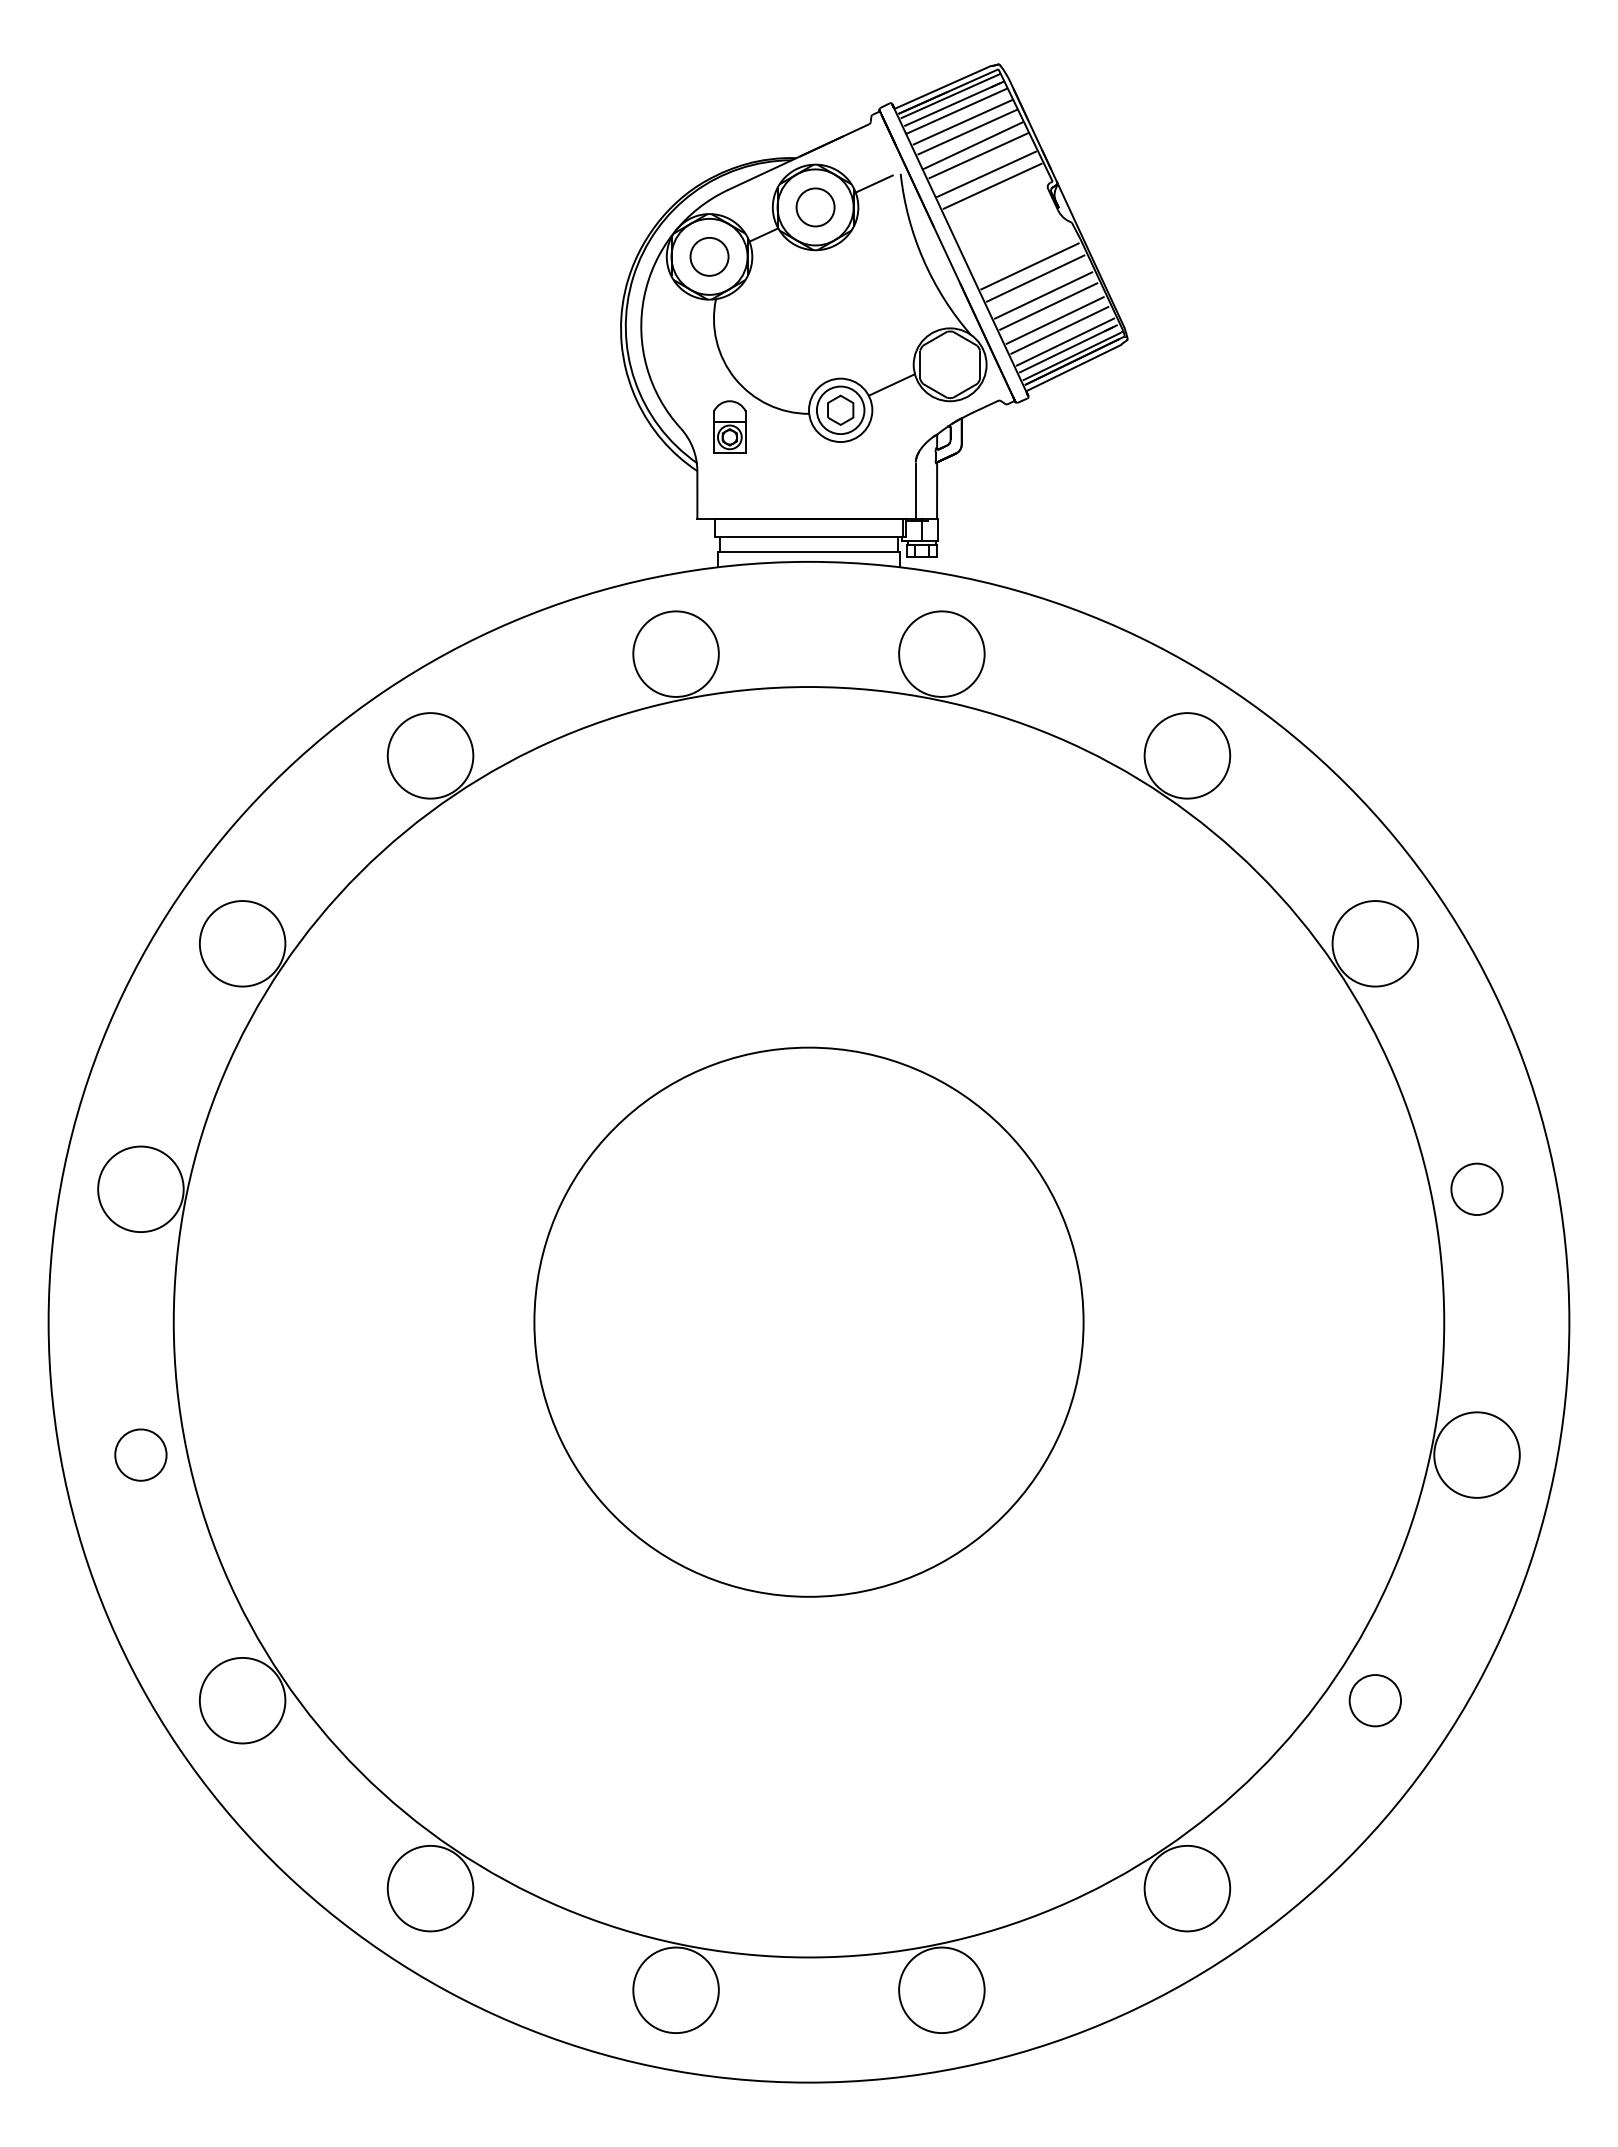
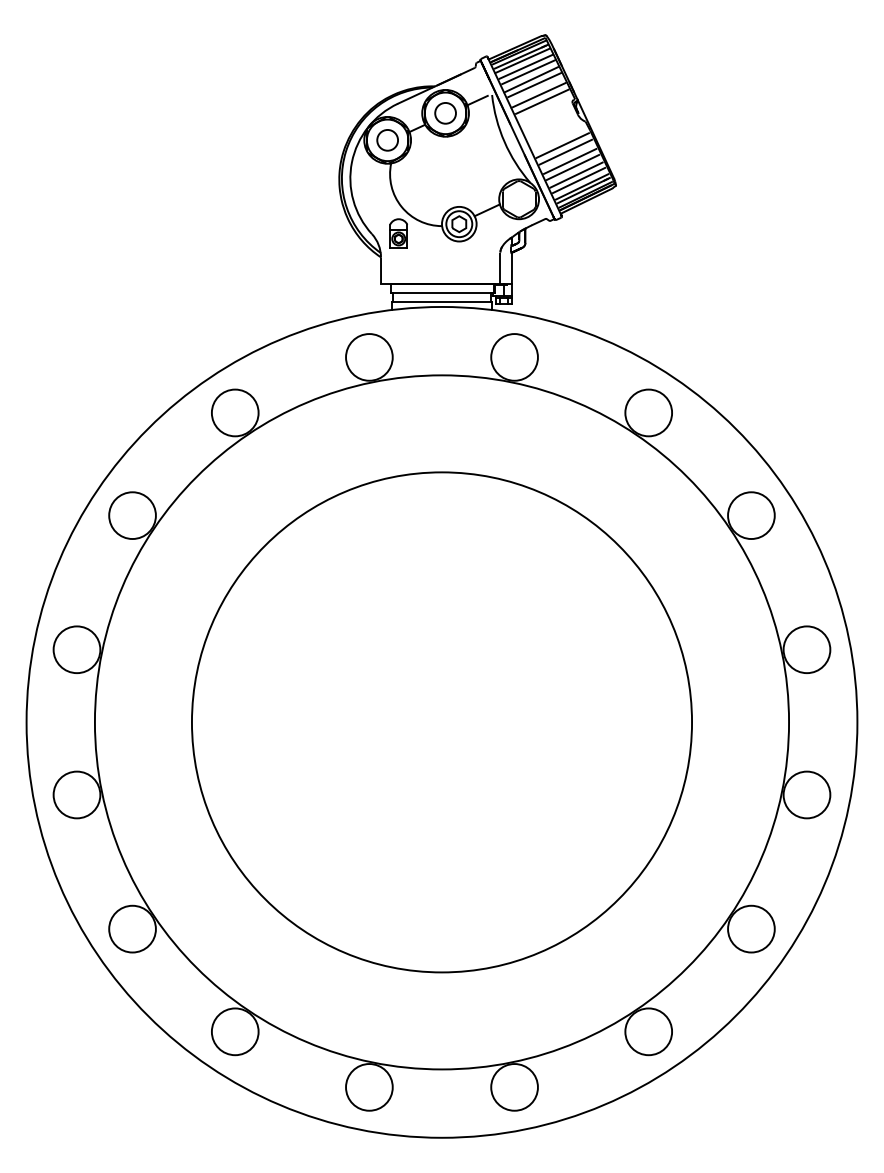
circle: (1476, 1188) -> (806, 649), size x1.67
circle: (808, 1322) -> (441, 722), size x1.67
circle: (139, 1454) -> (76, 794), size x1.67
circle: (1375, 1699) -> (751, 928), size x1.67

